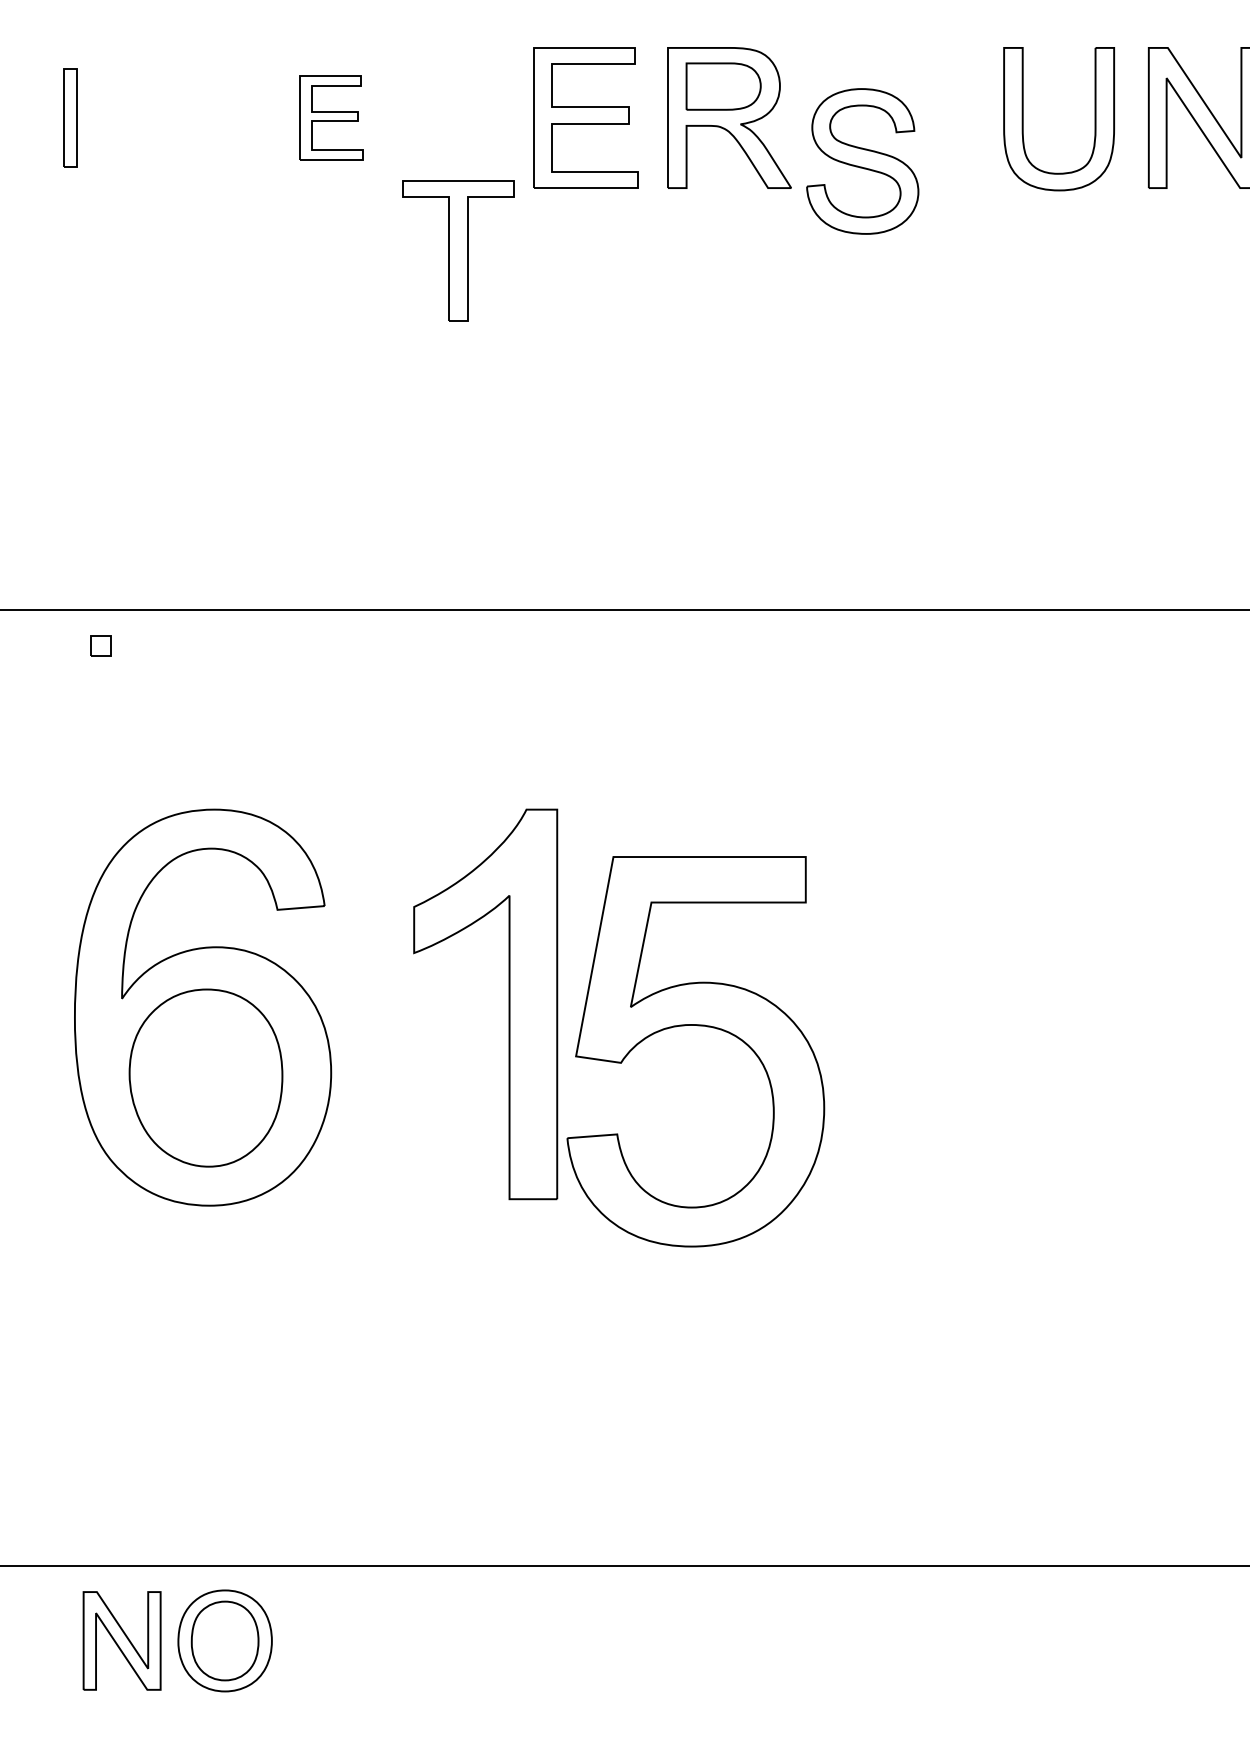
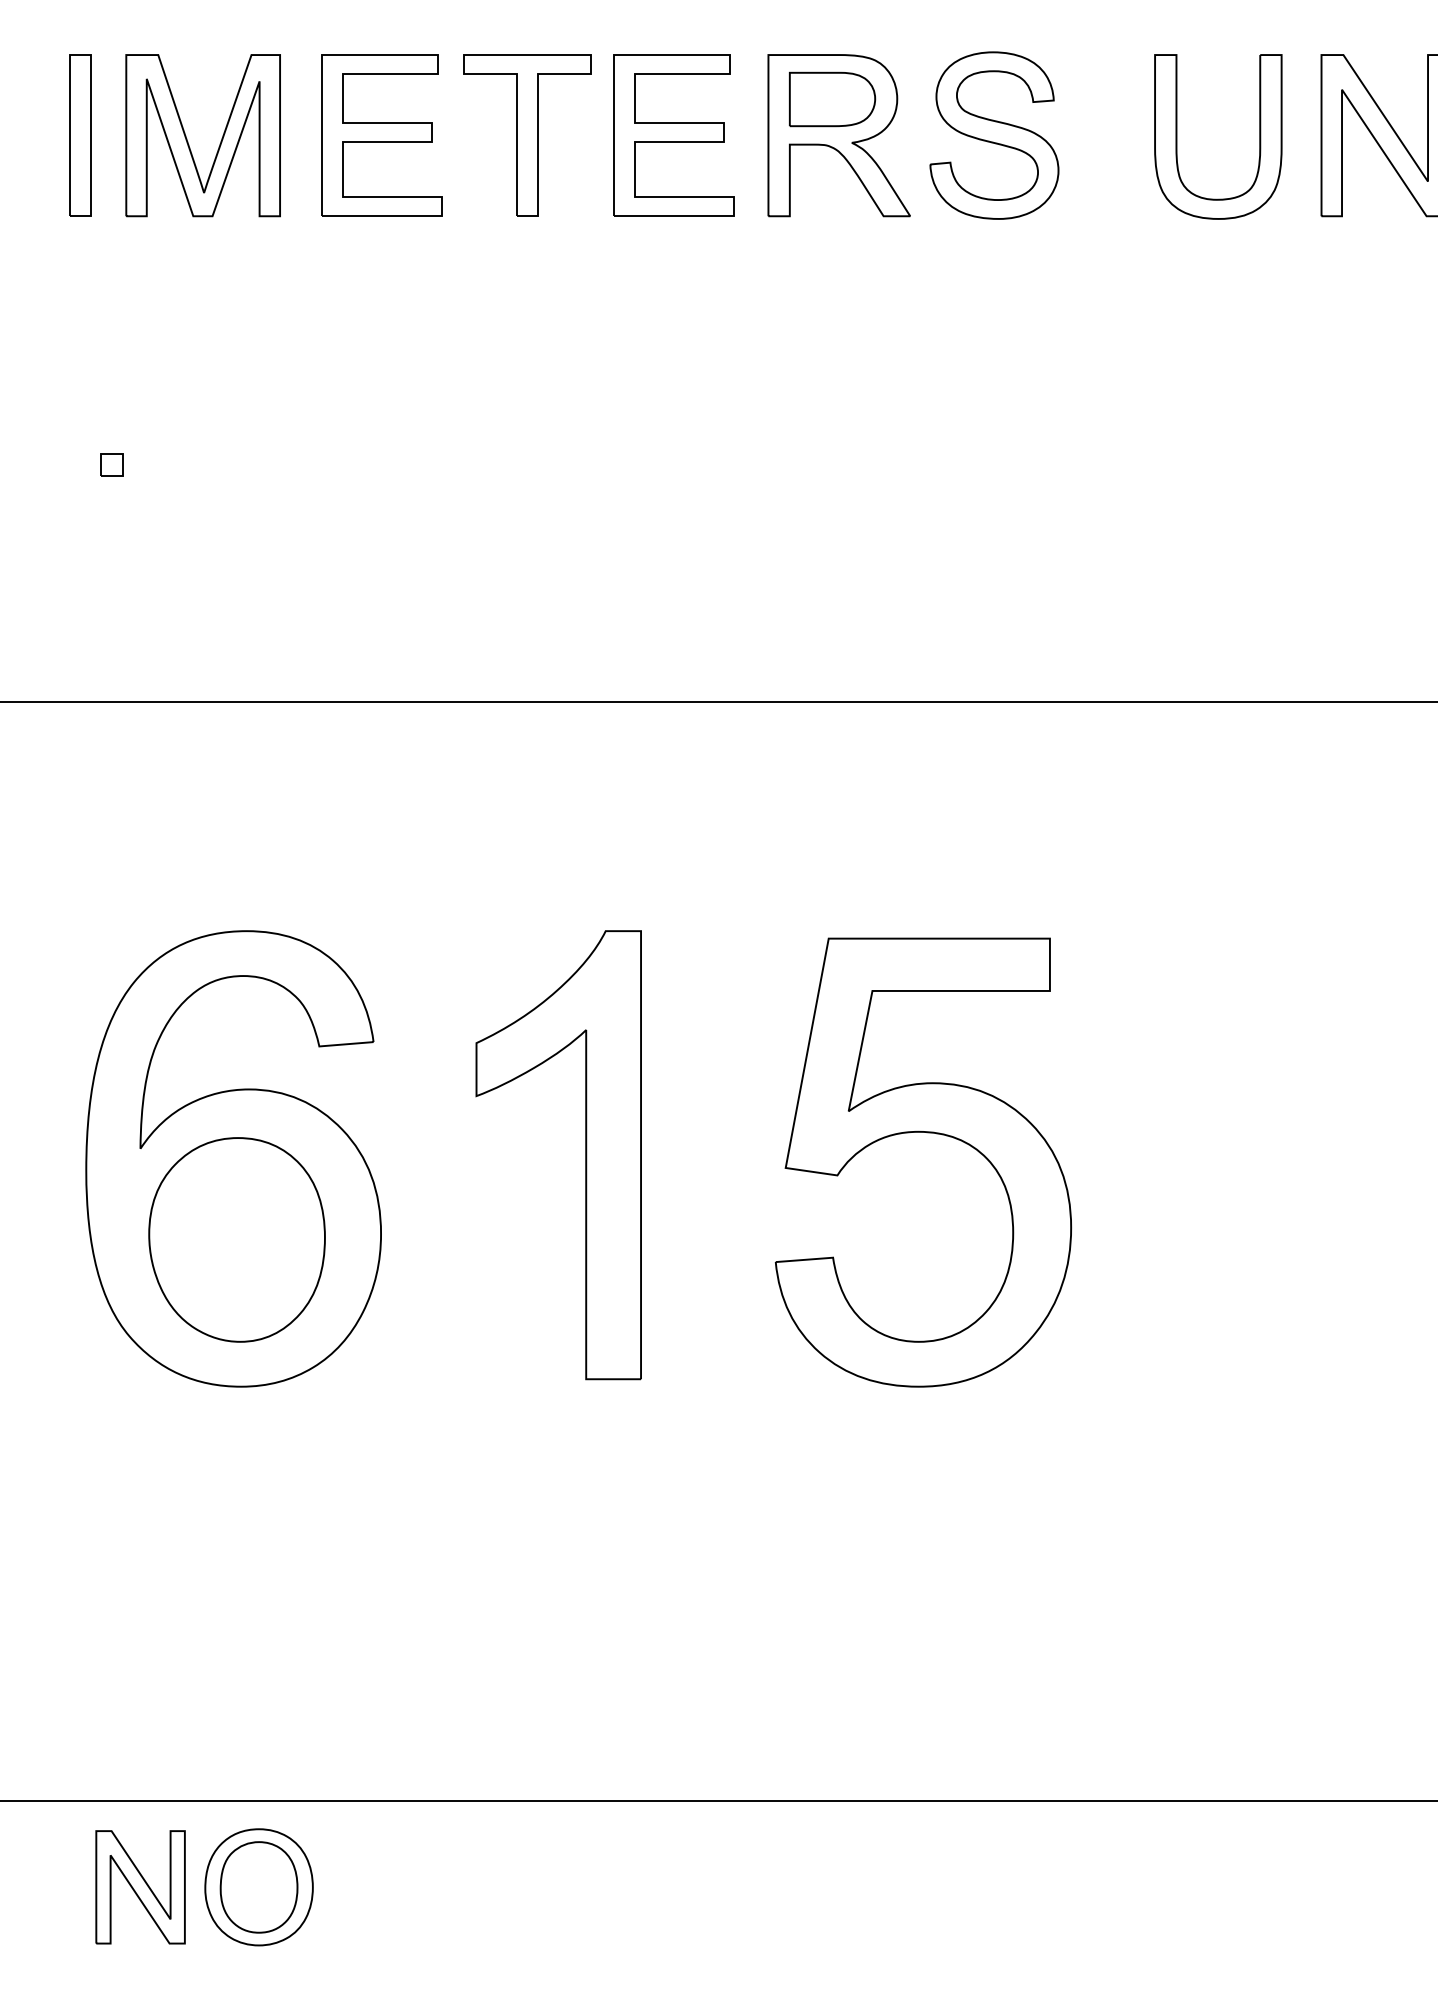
part: (69, 117) -> (80, 135), size x1.43
part: (331, 117) -> (381, 135), size x1.67
part: (163, 123) -> (188, 141), added
part: (862, 161) -> (994, 135), moved
part: (458, 250) -> (527, 135), moved
part: (100, 645) -> (111, 464), moved
part: (699, 1026) -> (927, 1133), moved

